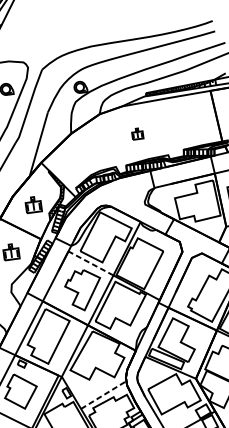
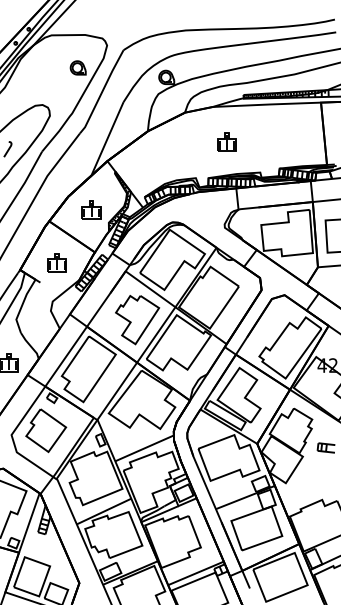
part: (137, 133) -> (226, 141), size x1.43
line: (90, 263) -> (150, 289), dashed -> solid
line: (104, 395) -> (145, 448), dashed -> solid

